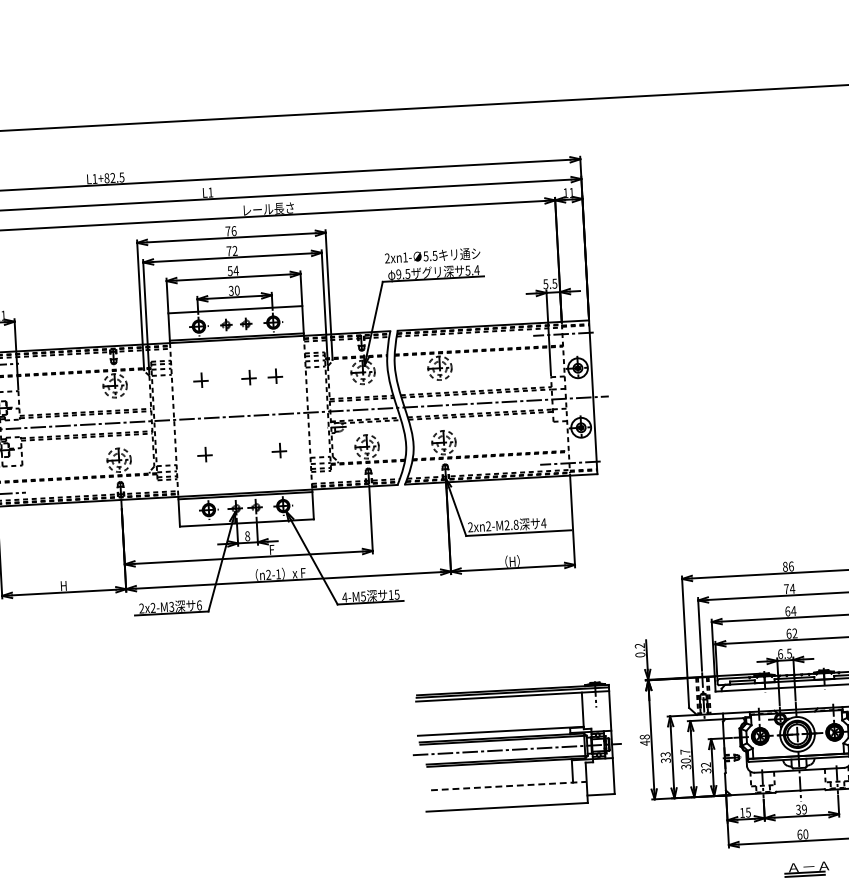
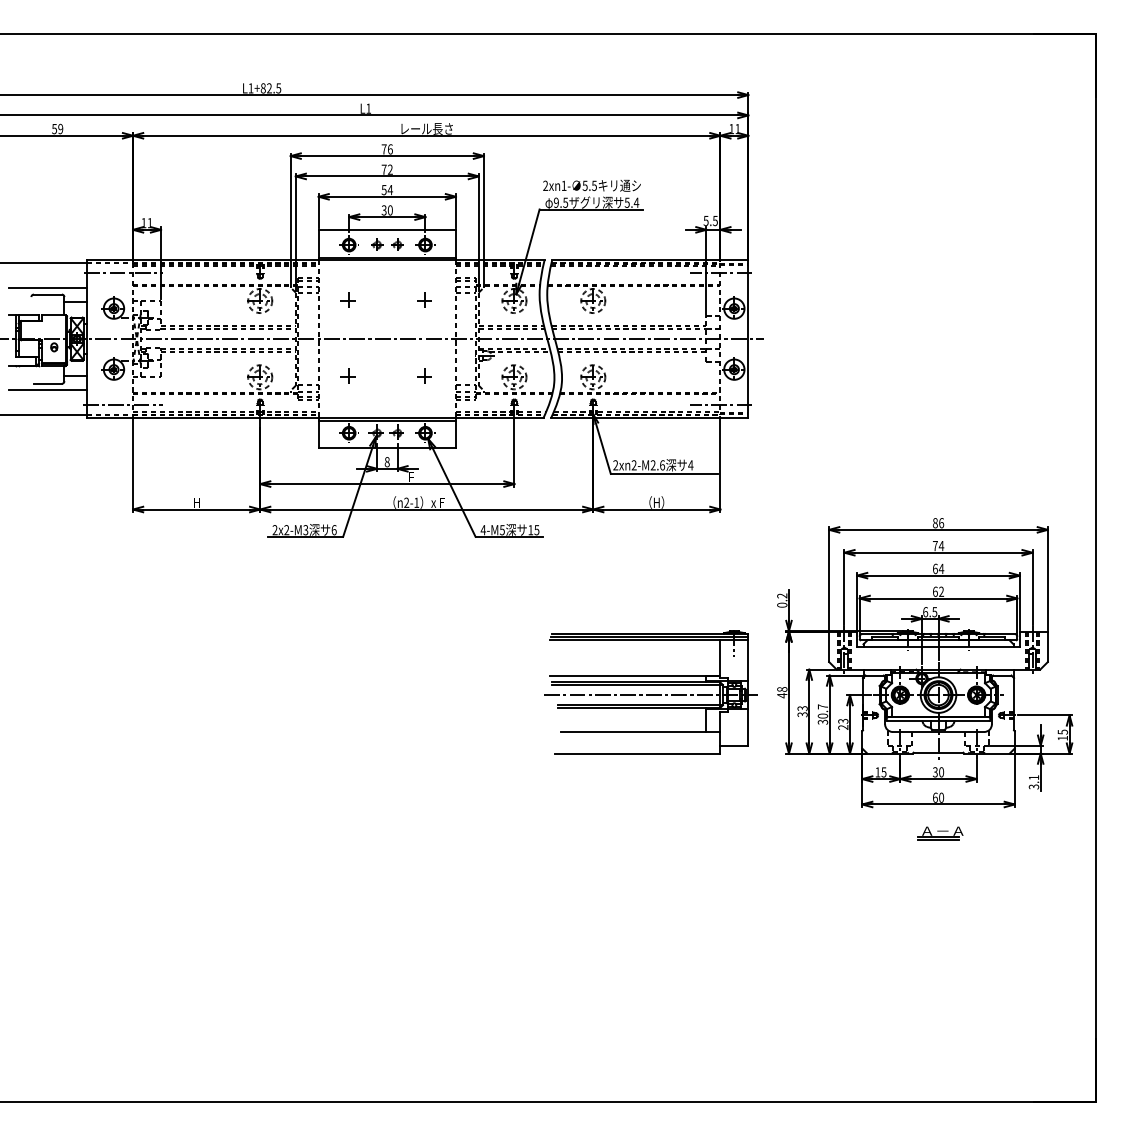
part: (248, 377) -> (397, 299), removed
text: (516, 525) -> (662, 465), 2xn2-M2.8 -> 2xn2-M2.6
text: (706, 767) -> (843, 723), 32 -> 23
line: (508, 785) -> (640, 731), dashed -> solid
text: (804, 809) -> (941, 772), 39 -> 30

